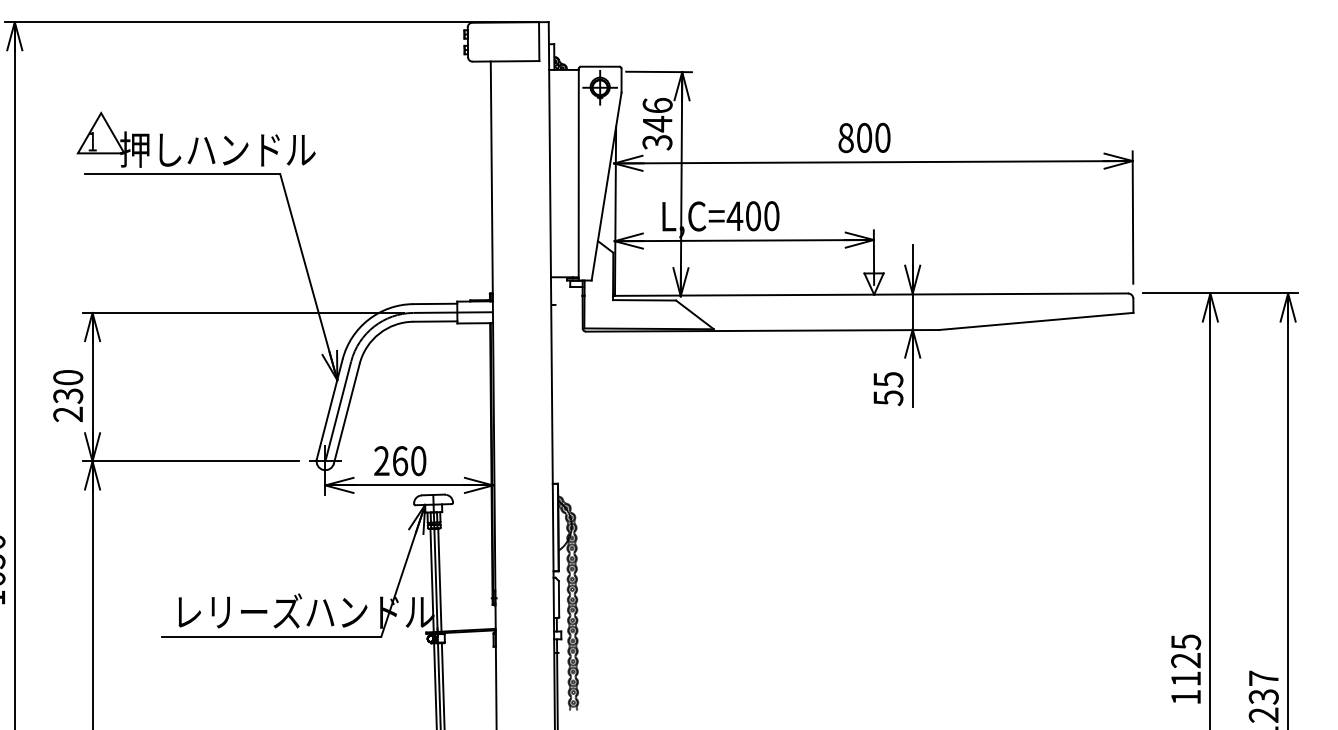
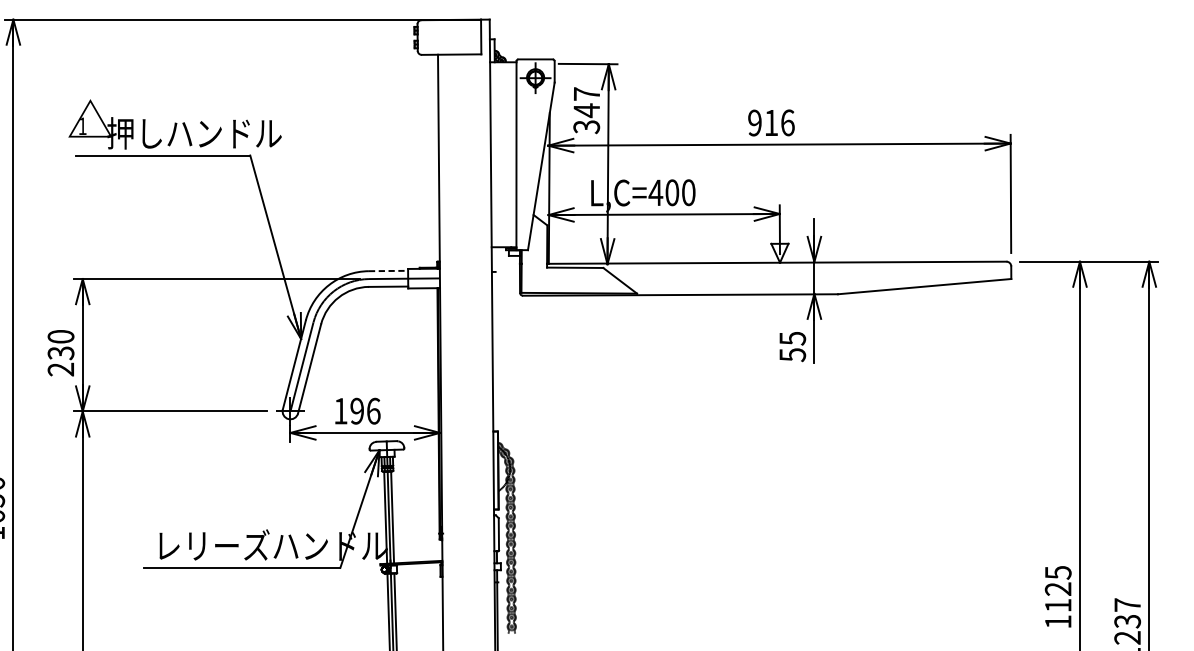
text: (657, 105) -> (586, 94), 346 -> 347
text: (864, 137) -> (771, 122), 800 -> 916
line: (435, 303) -> (388, 270), solid -> dashed
text: (400, 461) -> (357, 411), 260 -> 196

